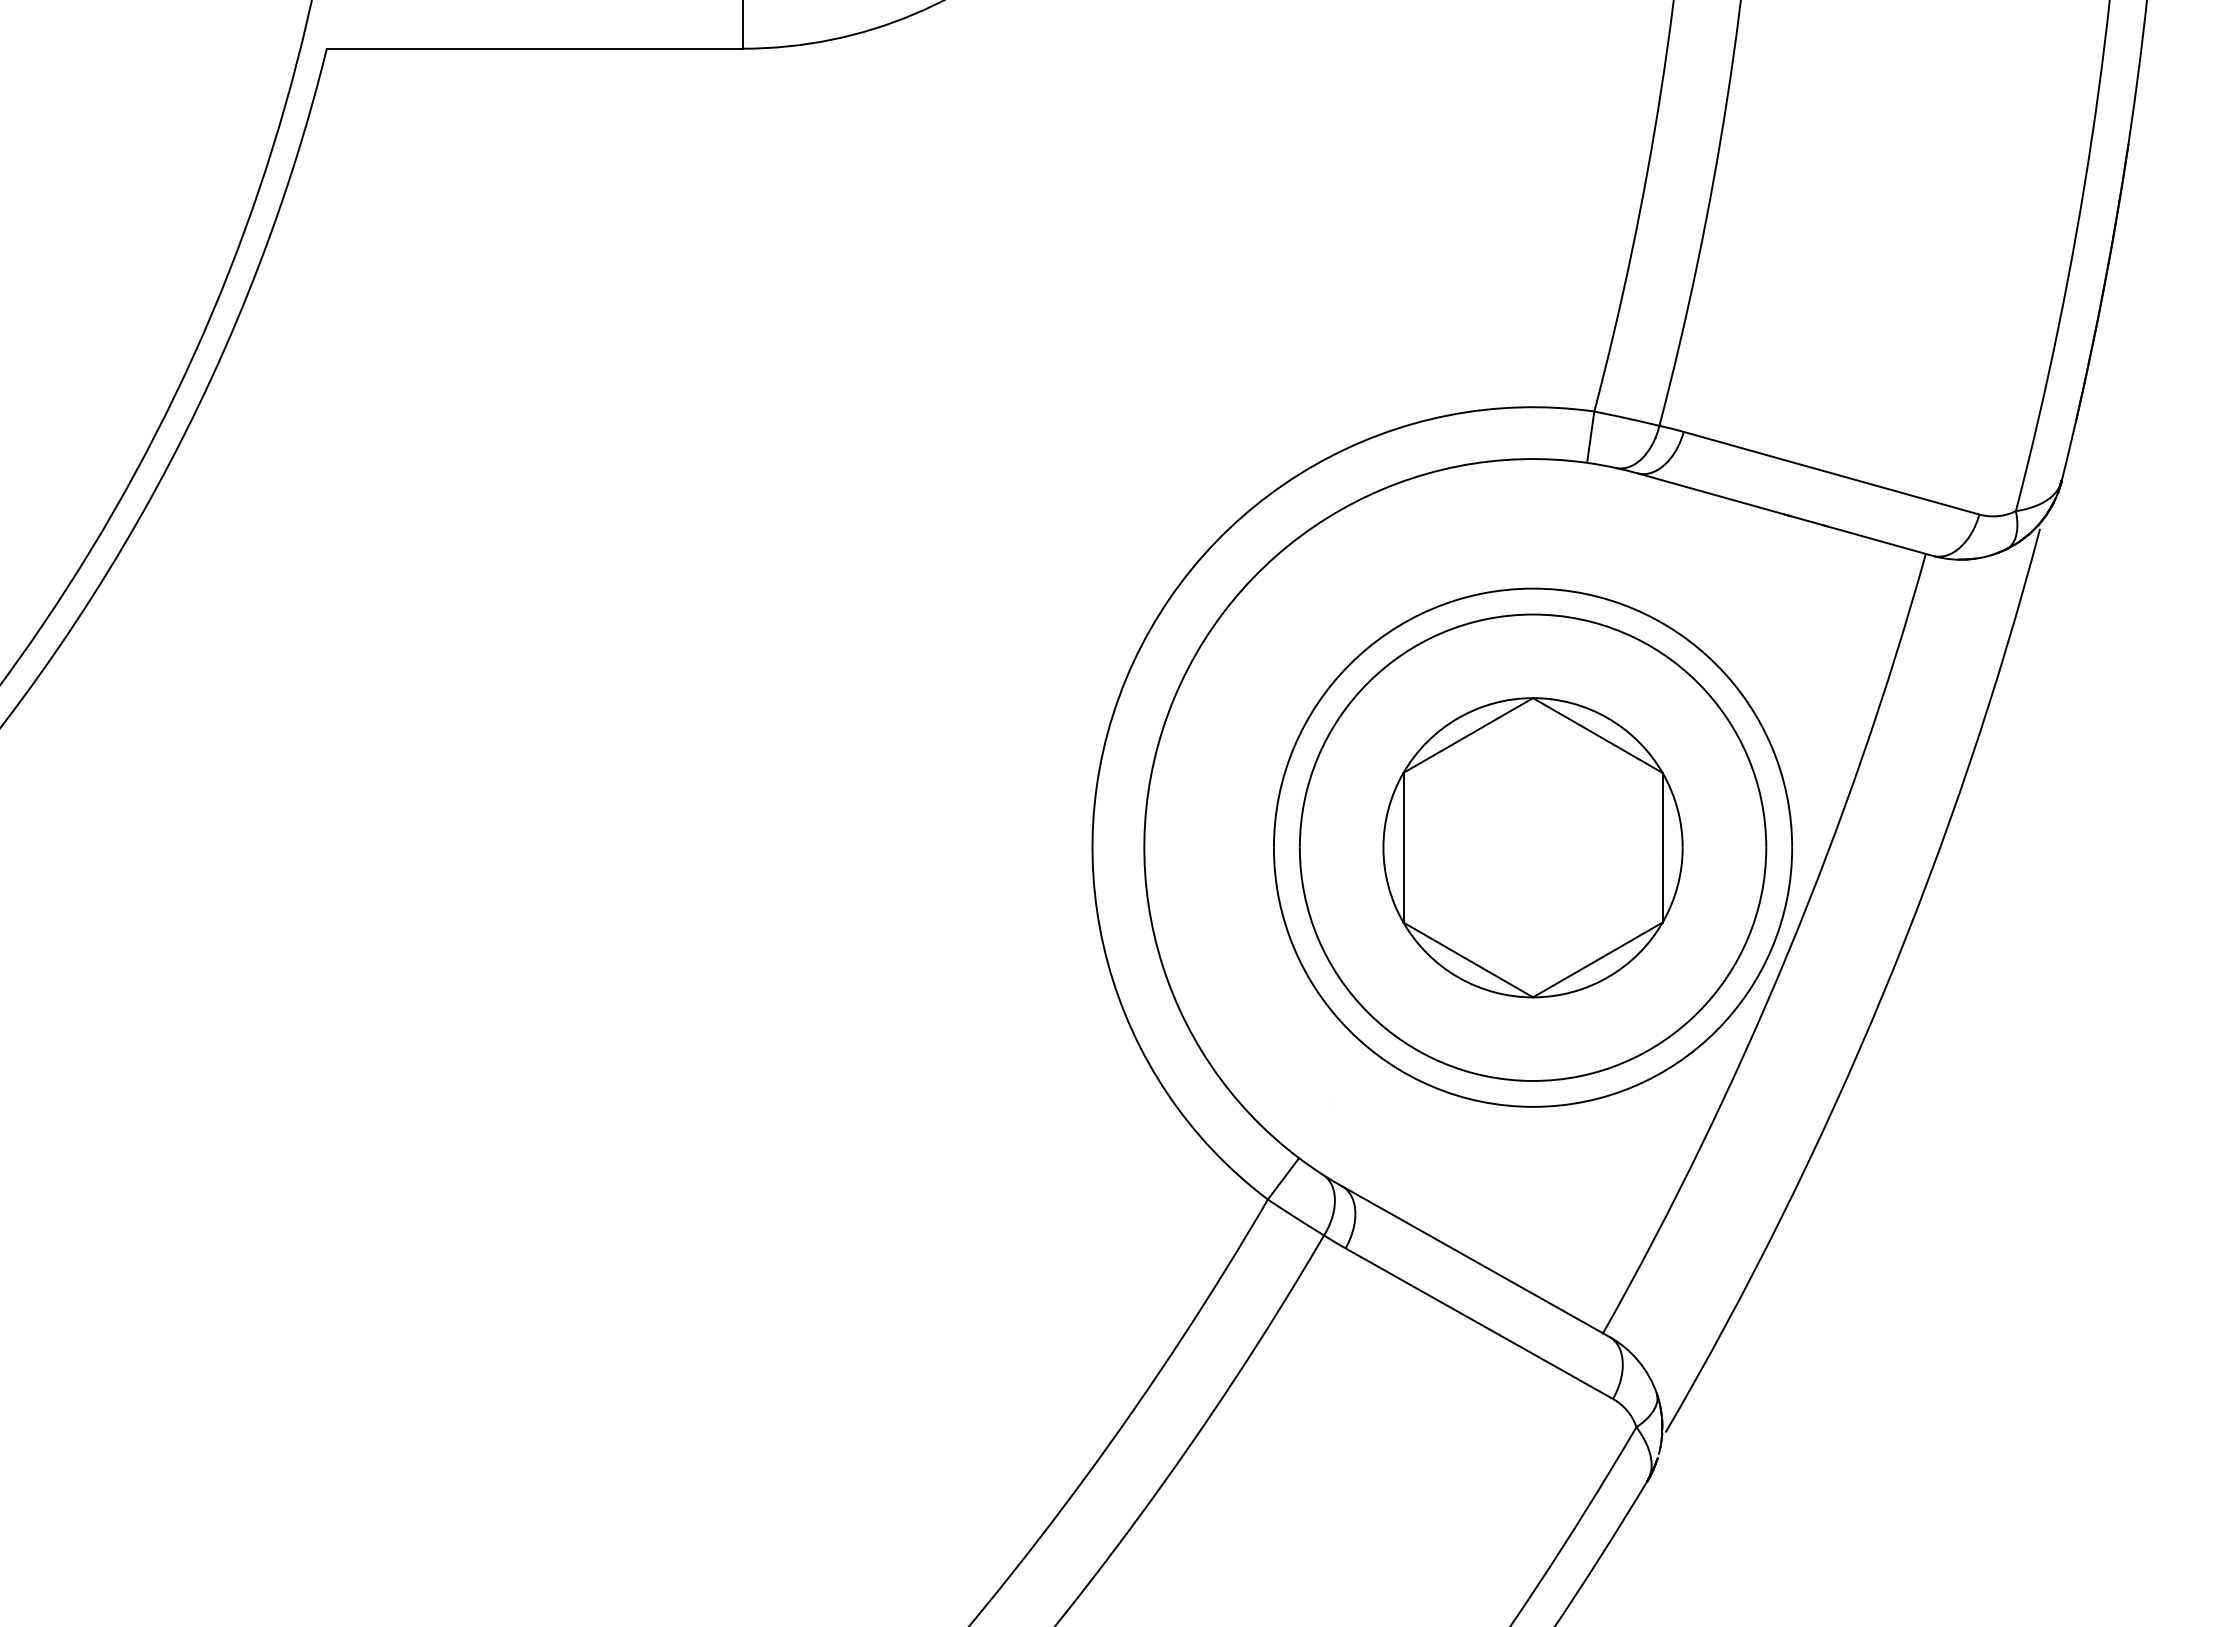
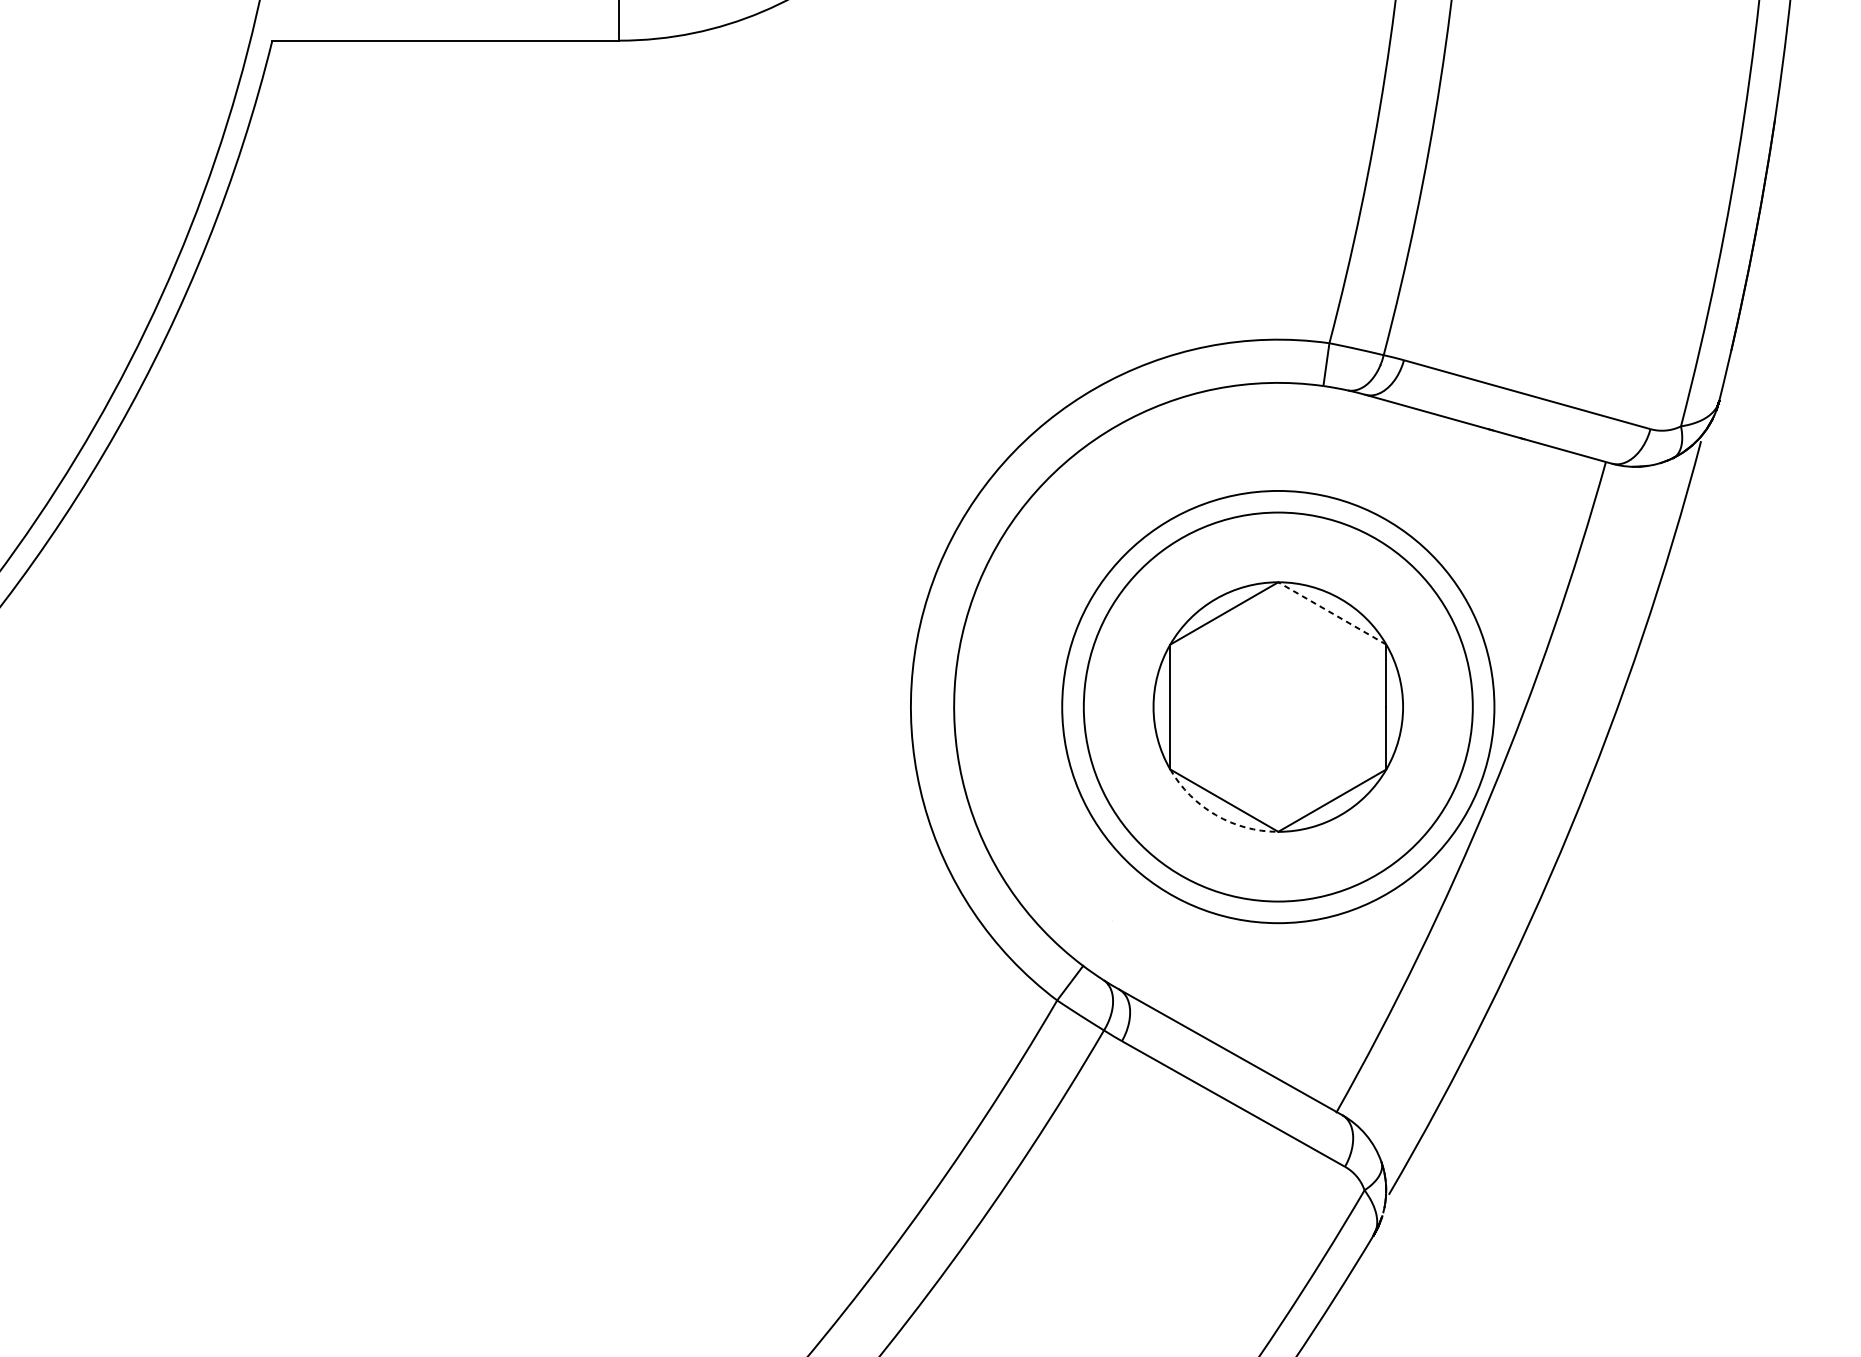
line: (1597, 735) -> (1332, 613), solid -> dashed
arc: (1458, 977) -> (1216, 815), solid -> dashed

